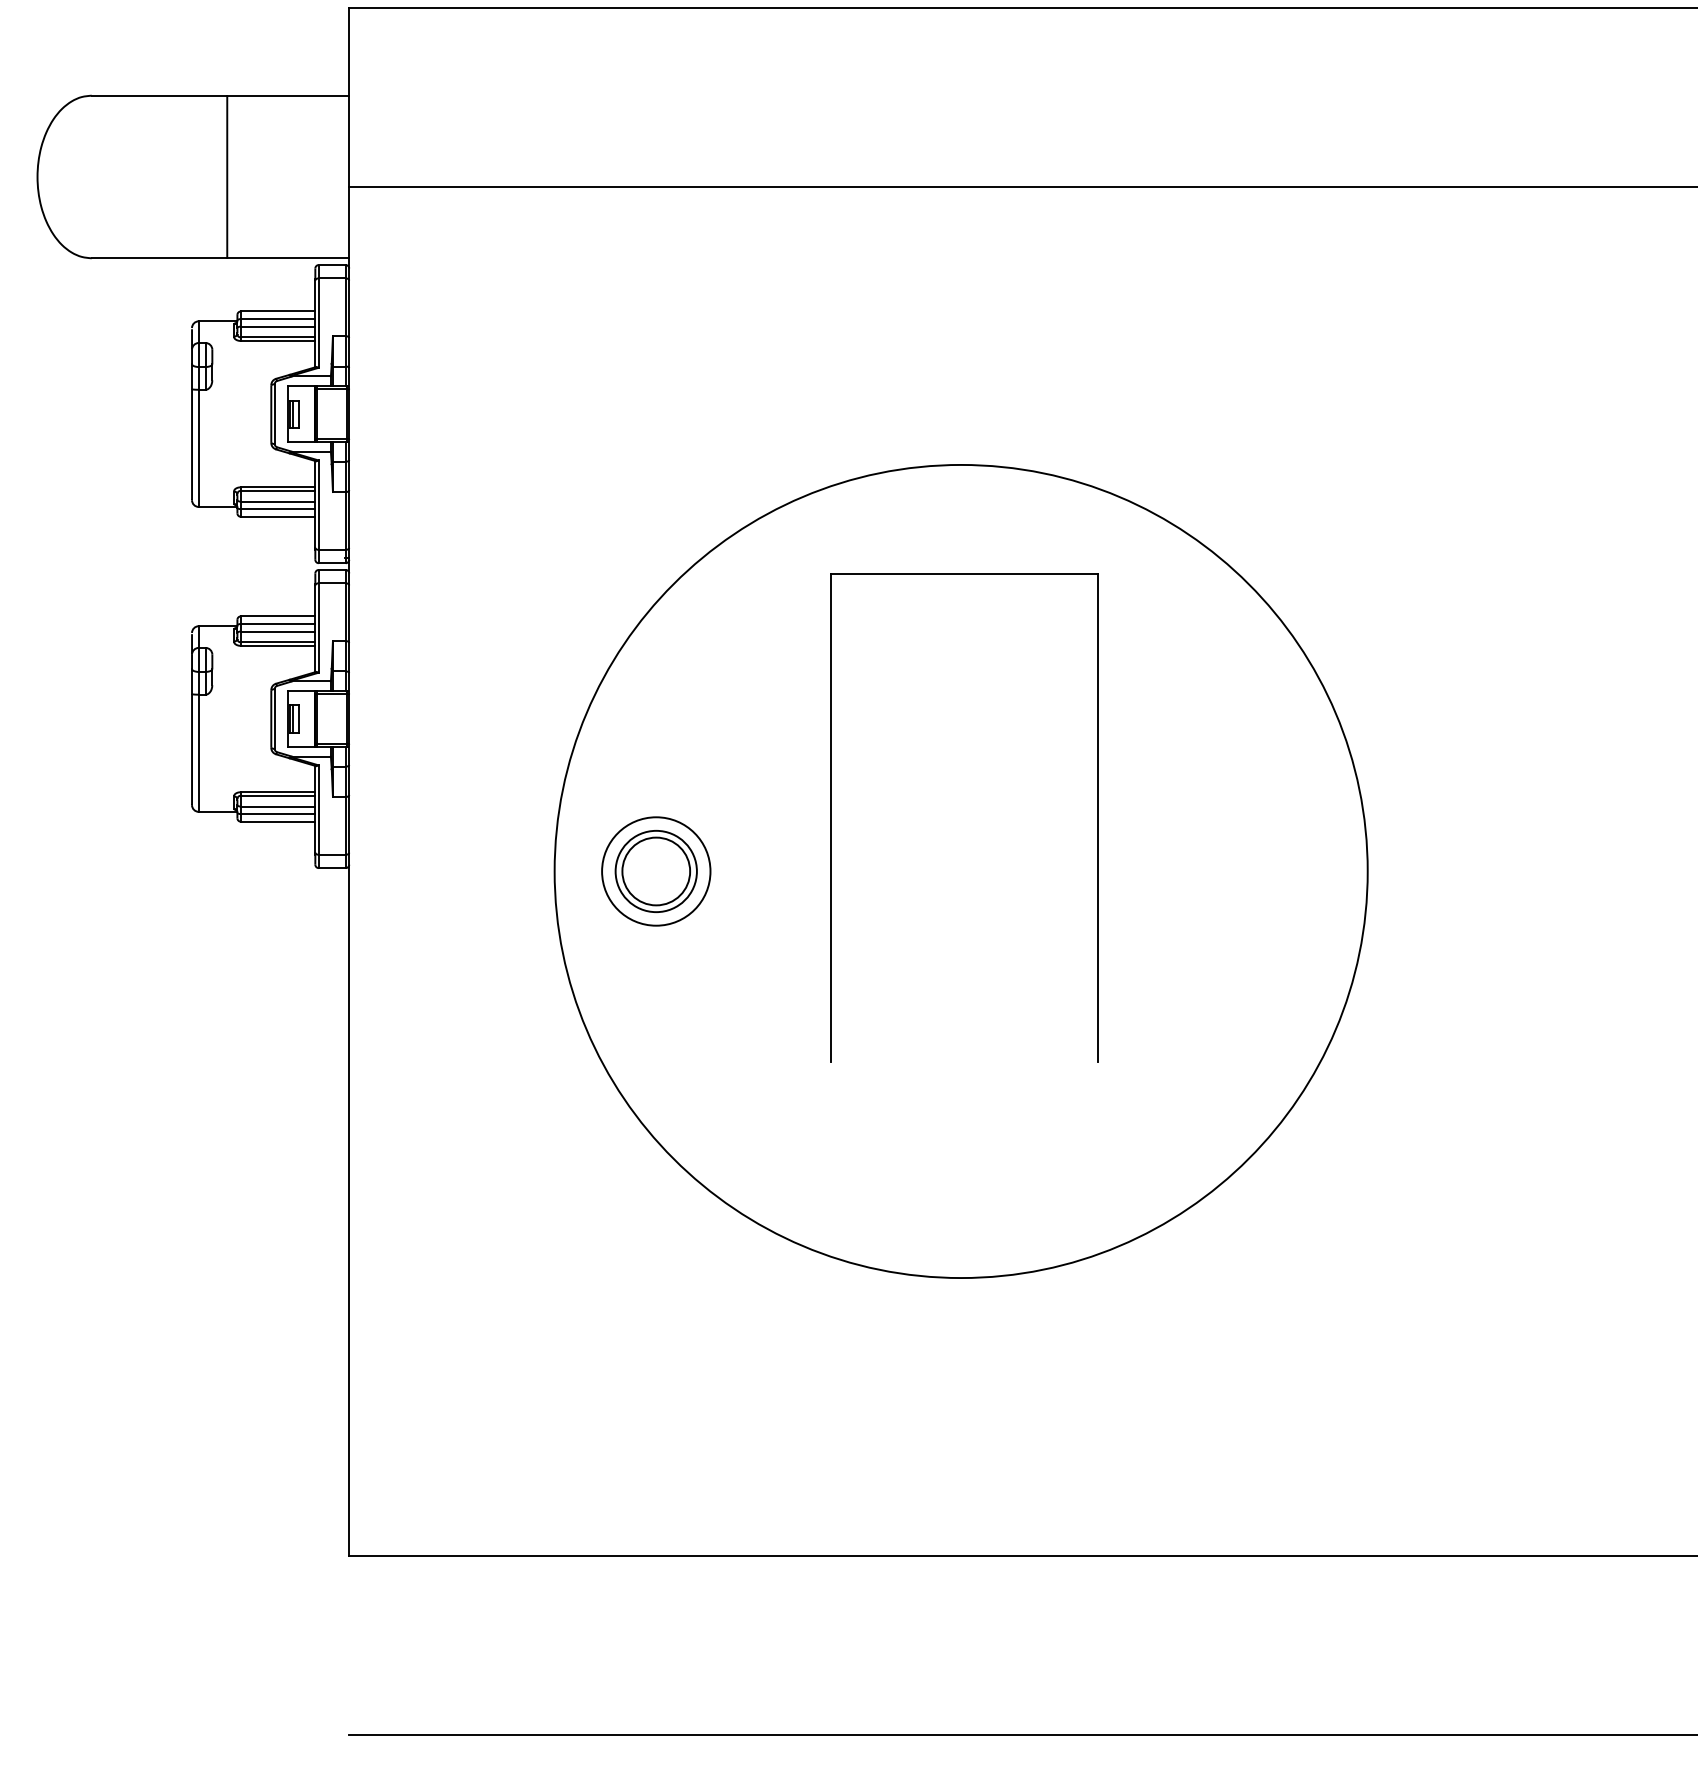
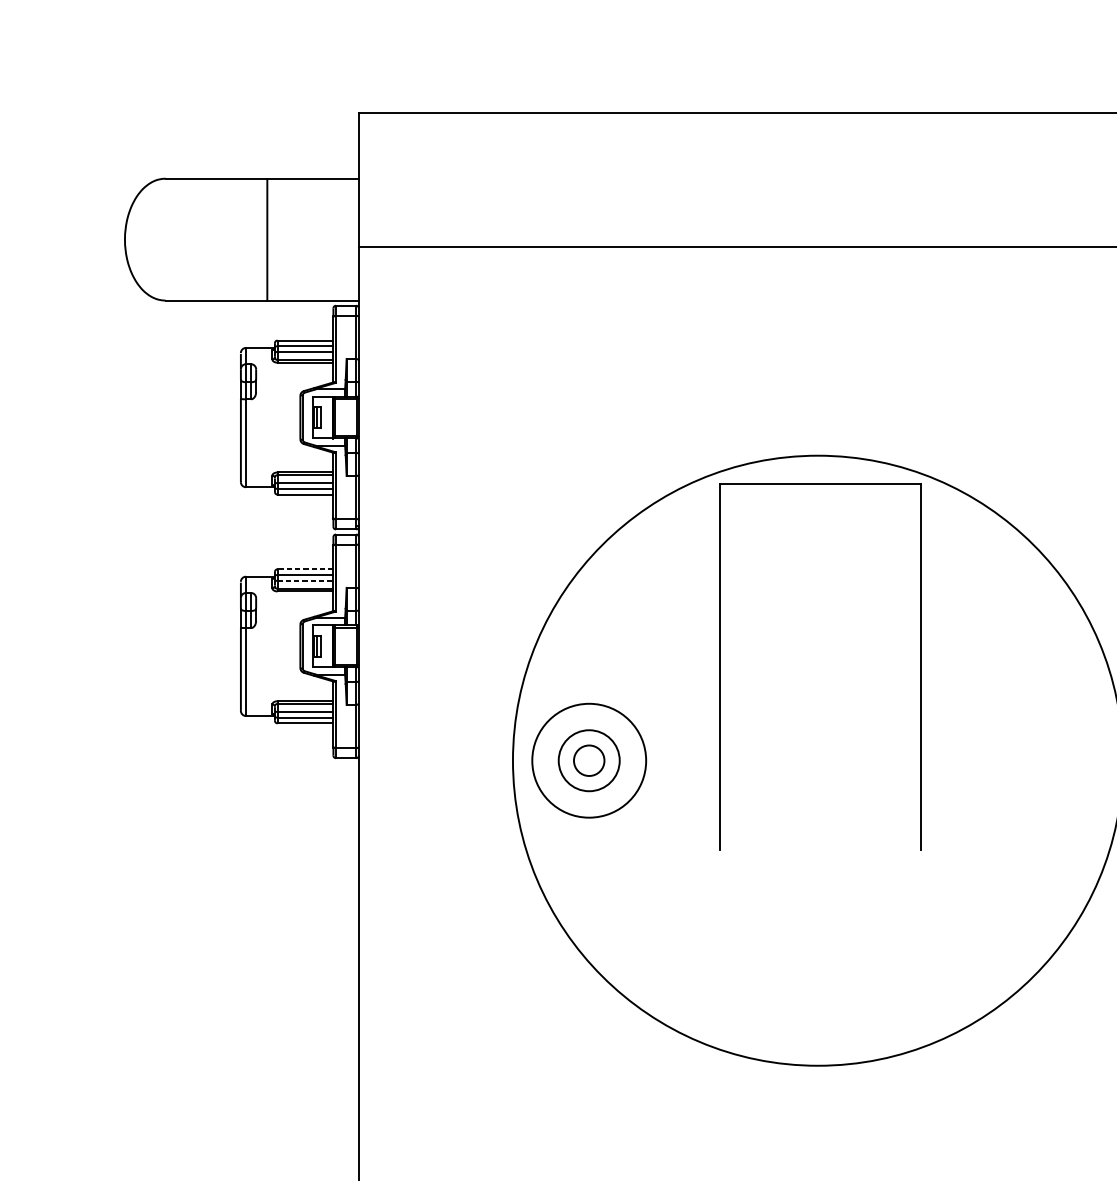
line: (277, 616) -> (305, 569), solid -> dashed
line: (278, 631) -> (305, 580), solid -> dashed
part: (831, 817) -> (720, 666), moved
circle: (656, 871) -> (589, 760), size x0.6
circle: (656, 871) -> (589, 760), size x1.4

